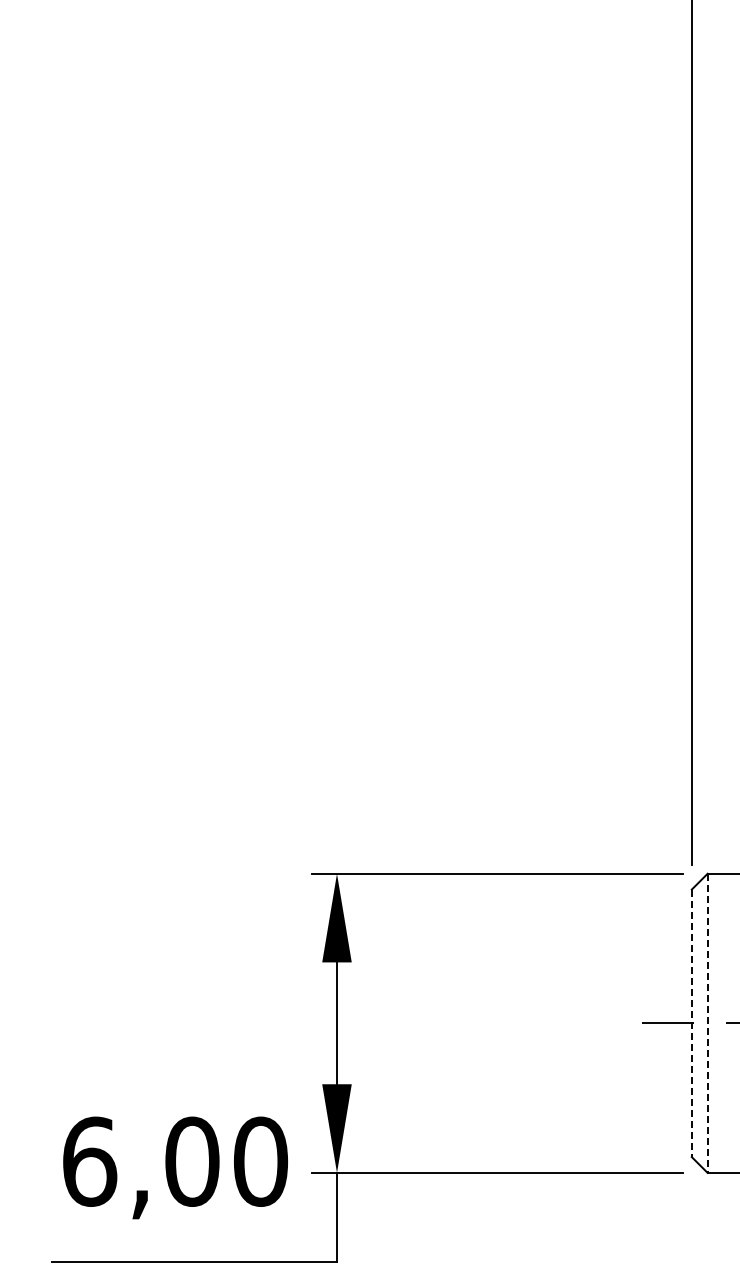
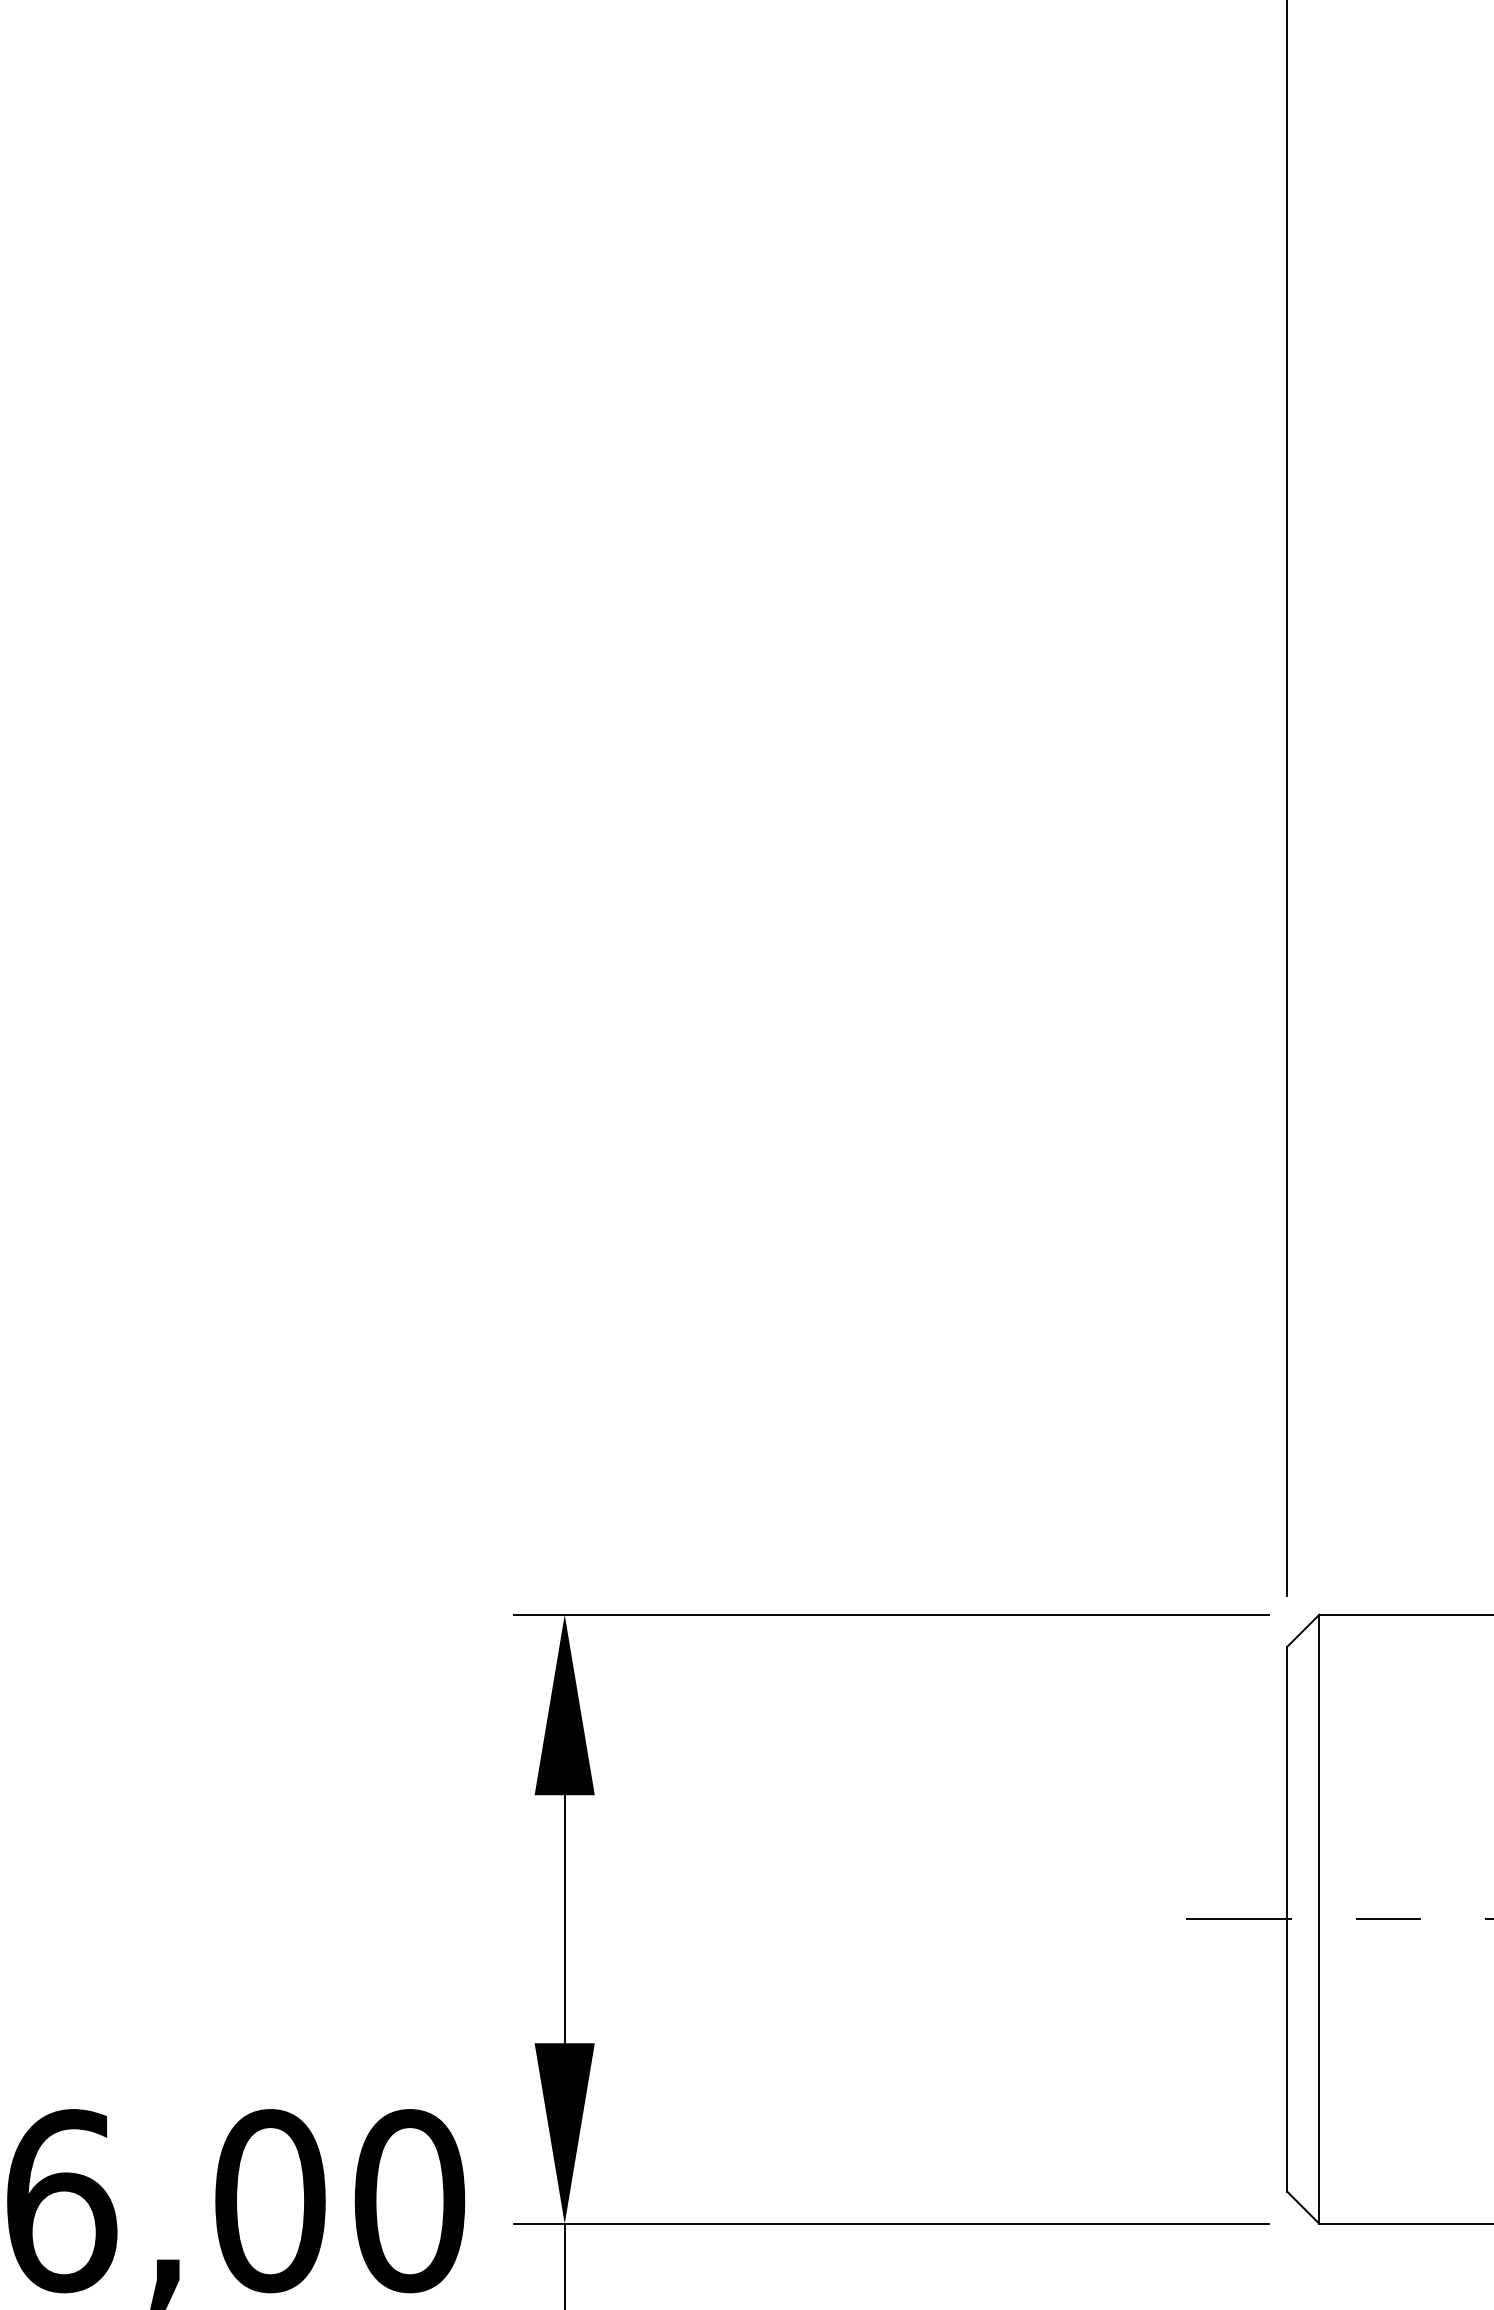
line: (691, 1023) -> (1286, 1919), dashed -> solid
line: (707, 1023) -> (1319, 1919), dashed -> solid

